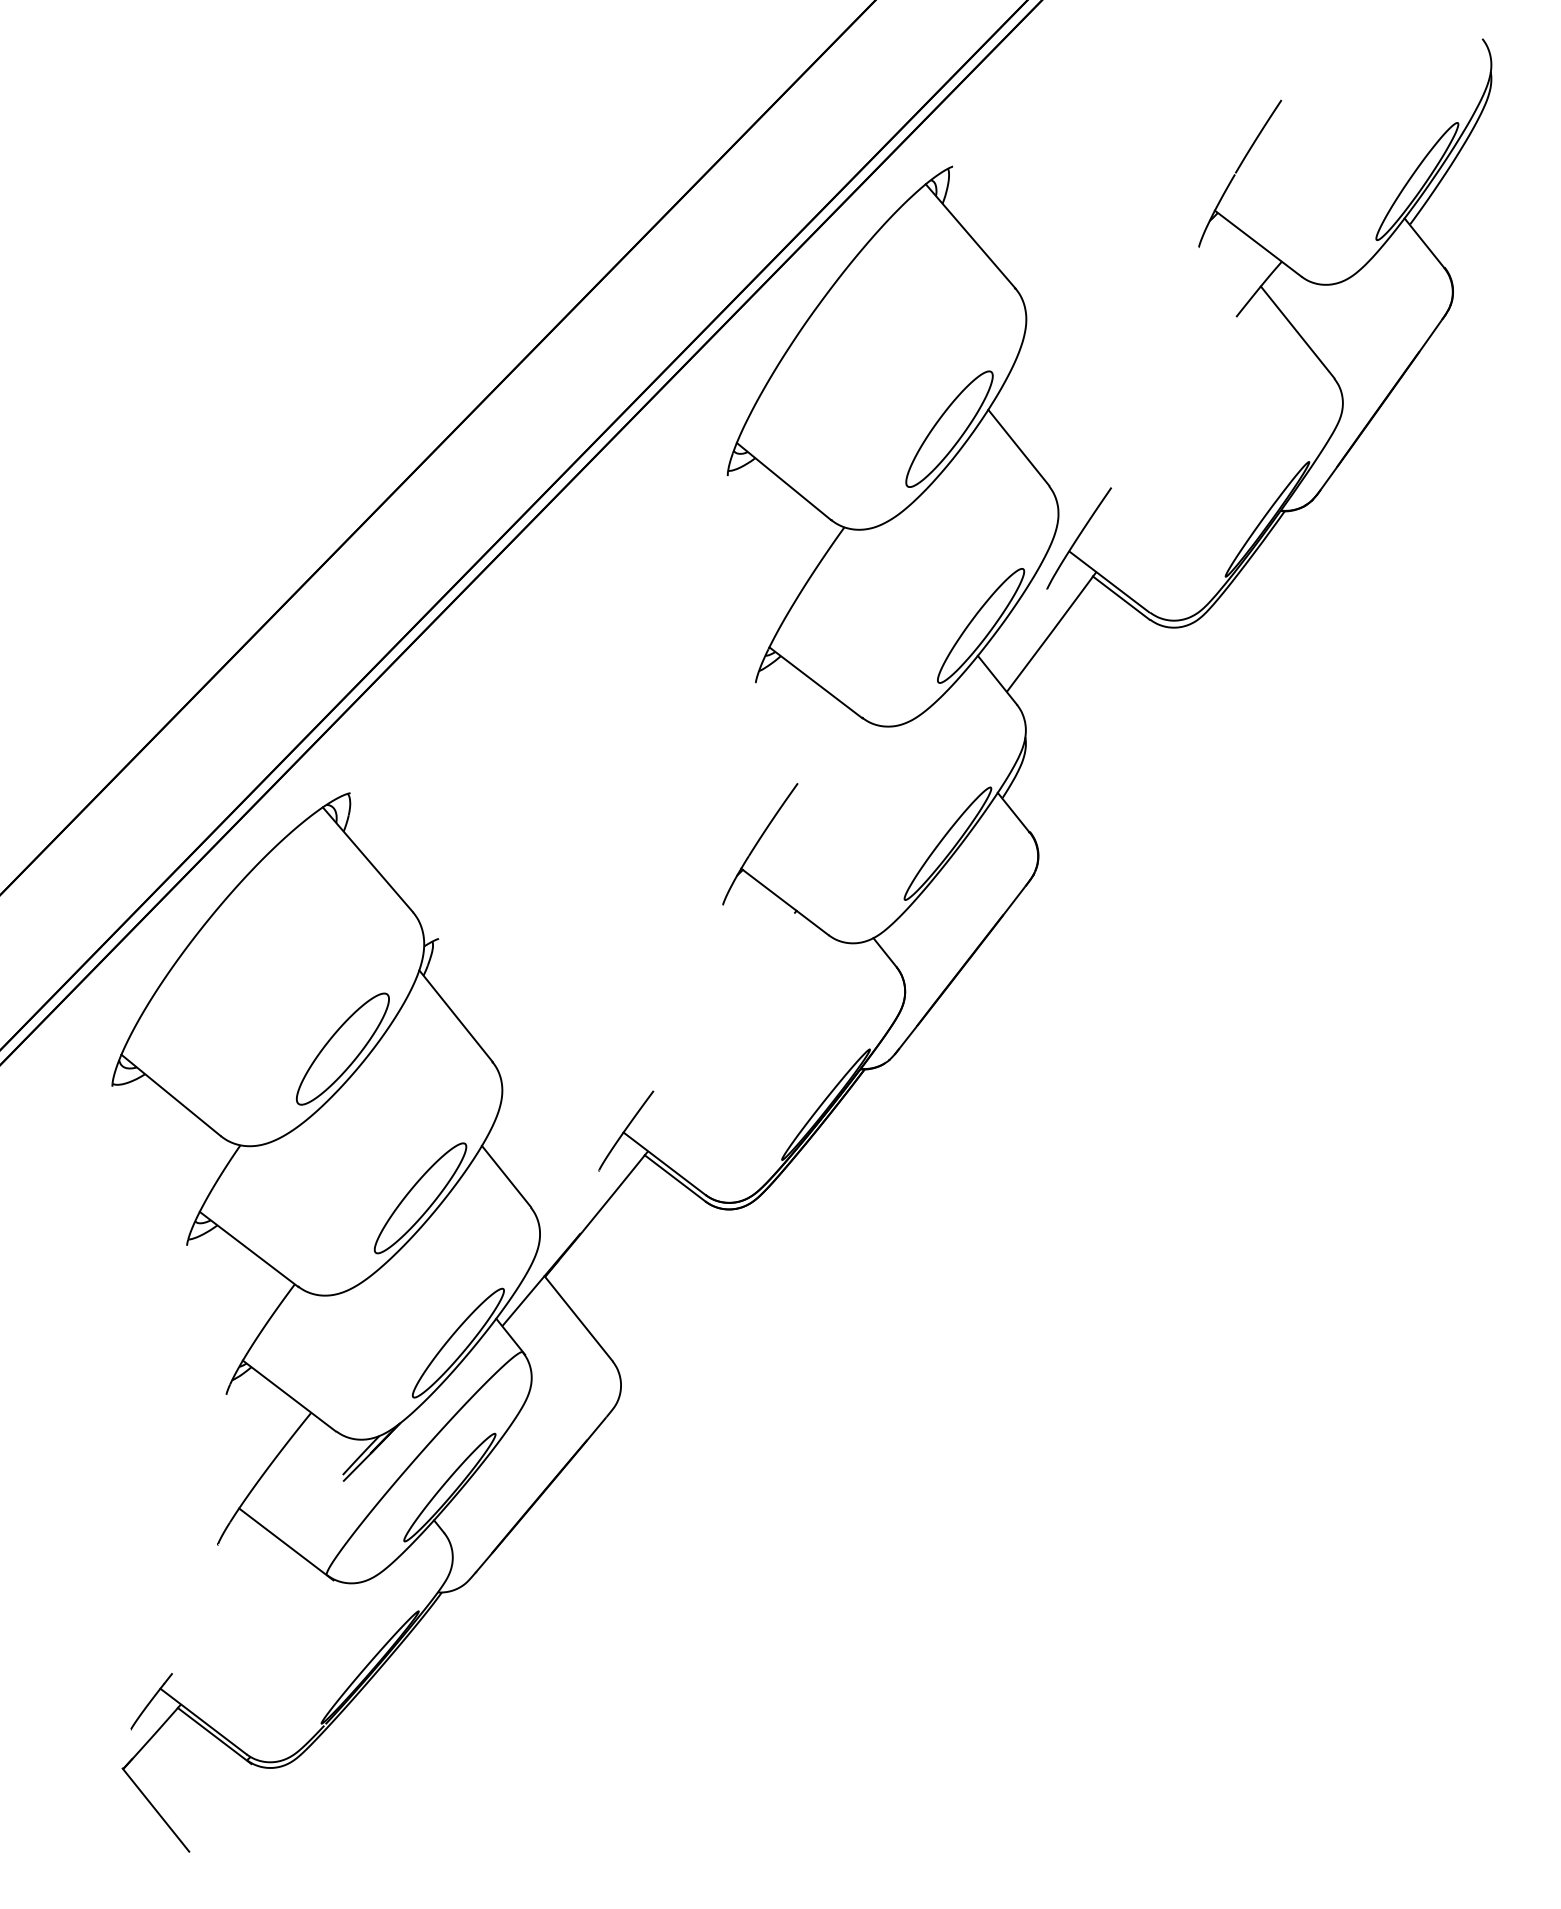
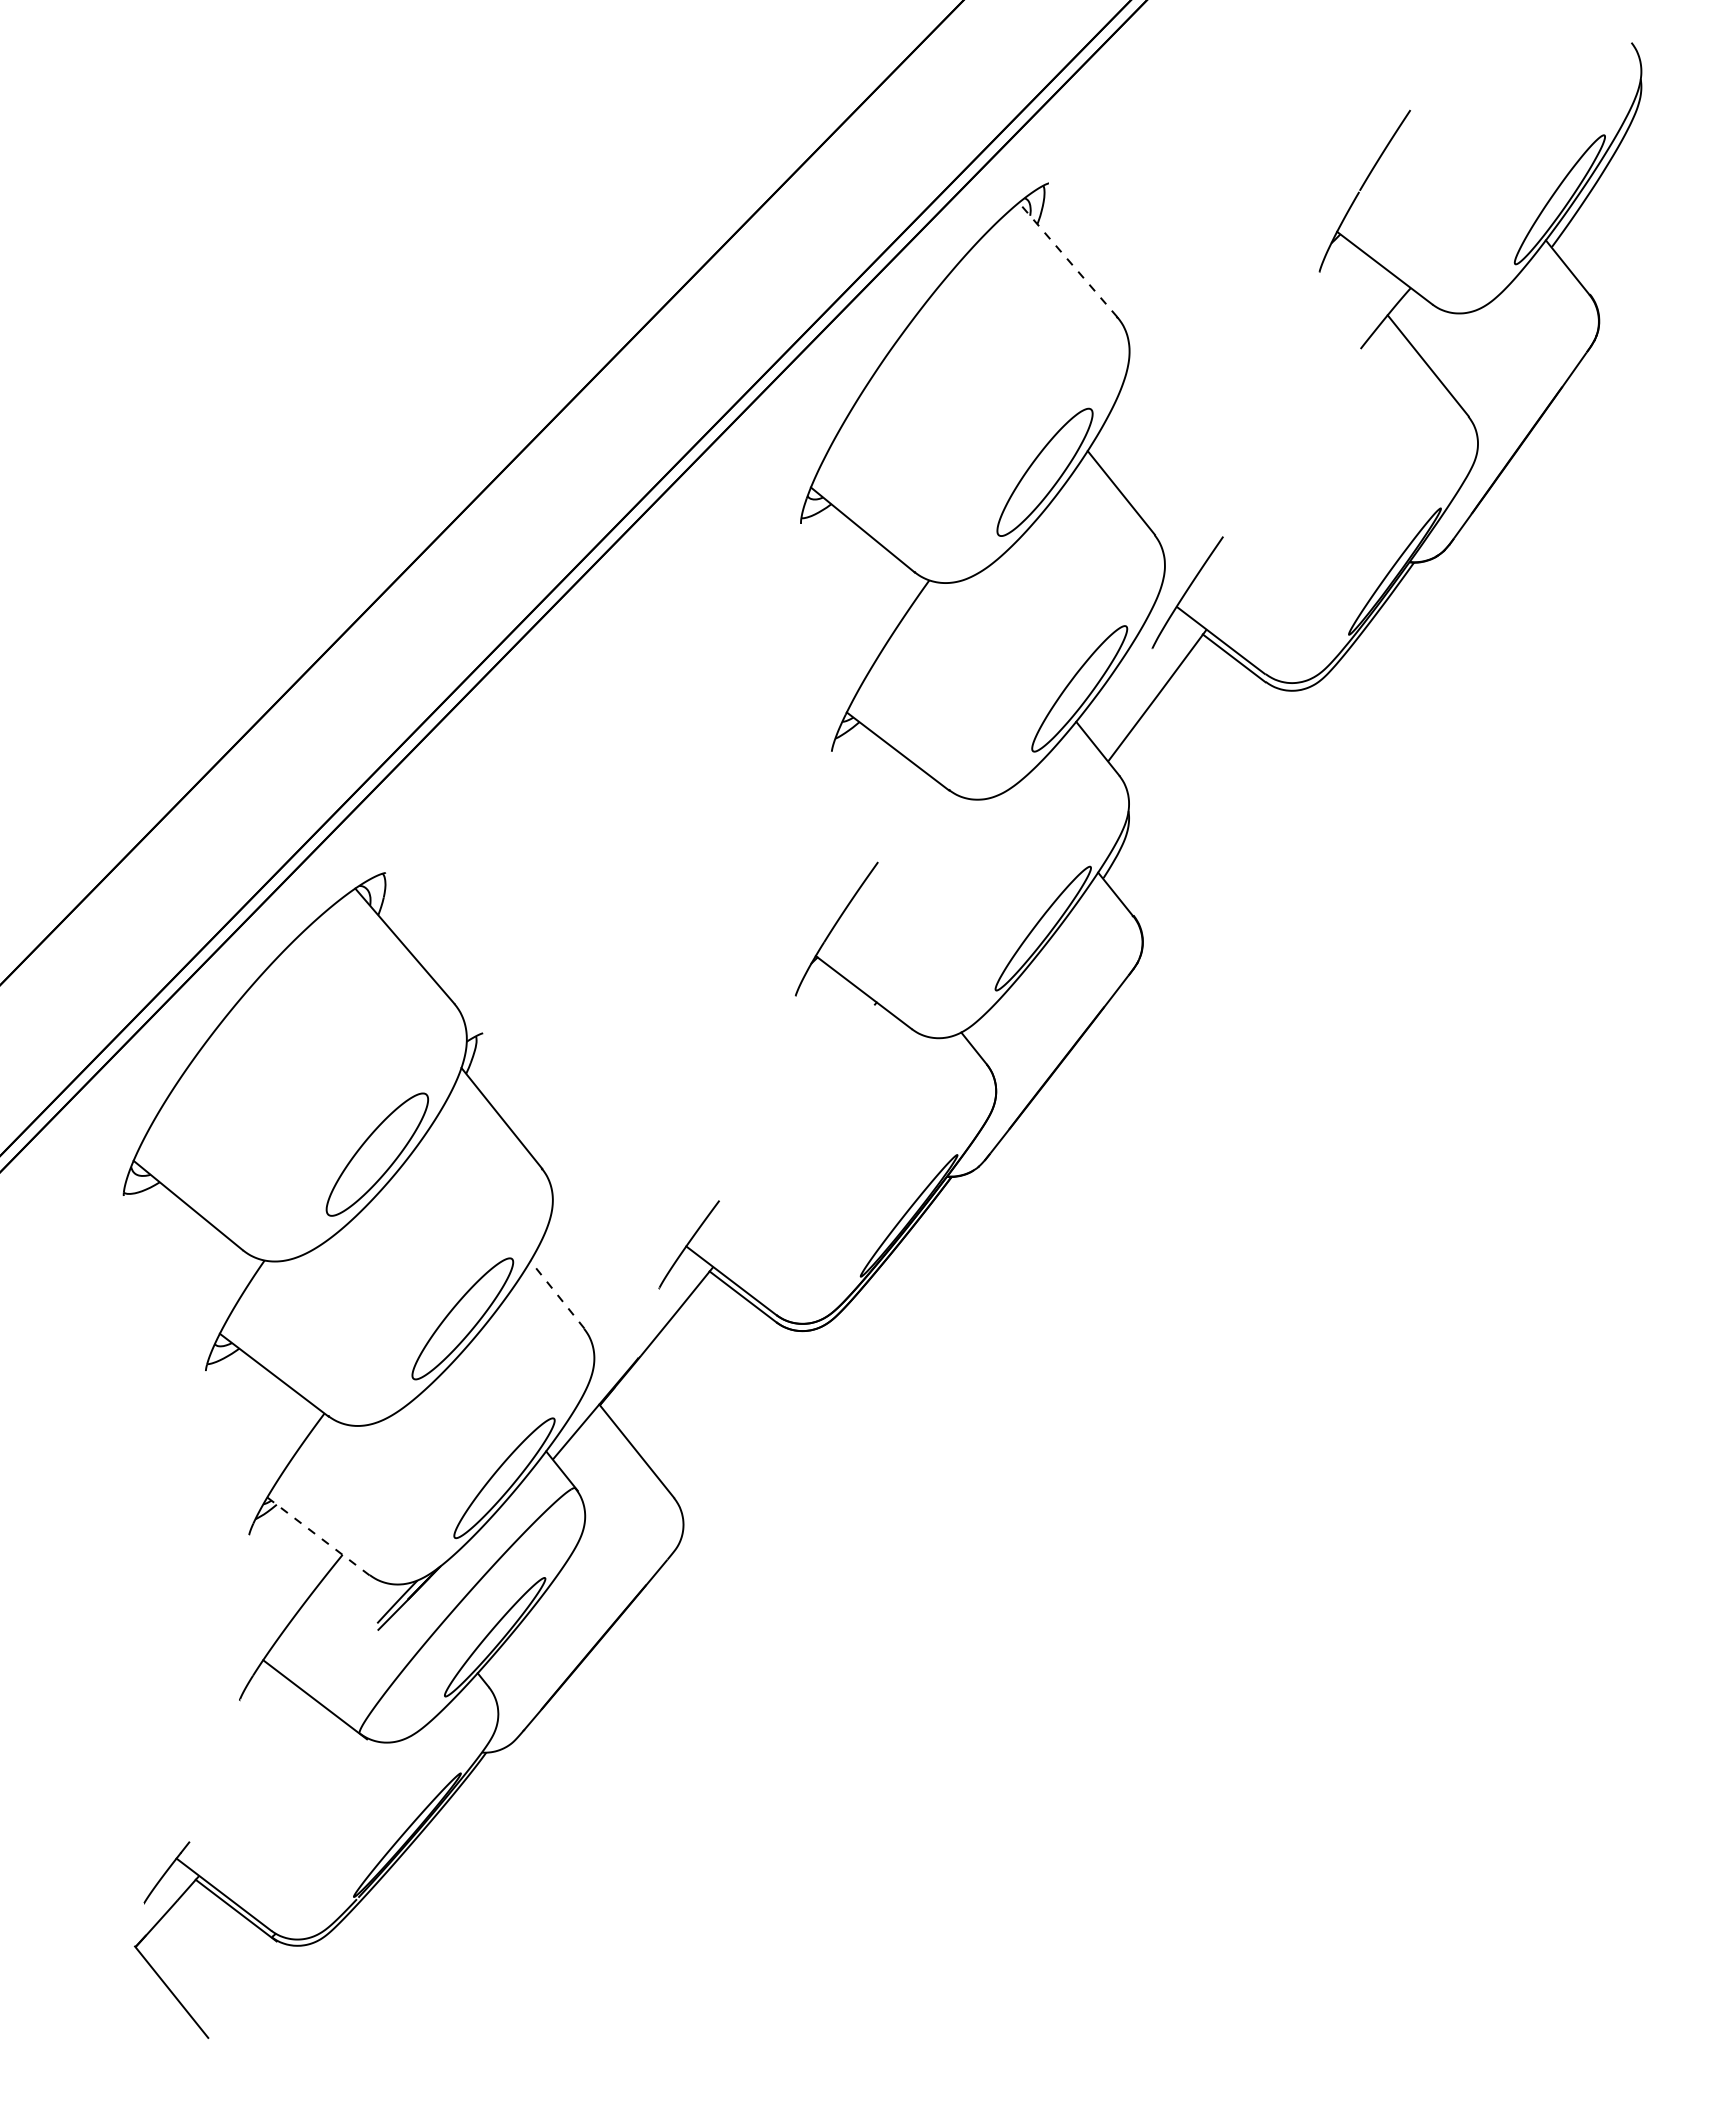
line: (969, 235) -> (1067, 259), solid -> dashed
line: (506, 1176) -> (557, 1294), solid -> dashed
line: (289, 1396) -> (318, 1536), solid -> dashed

